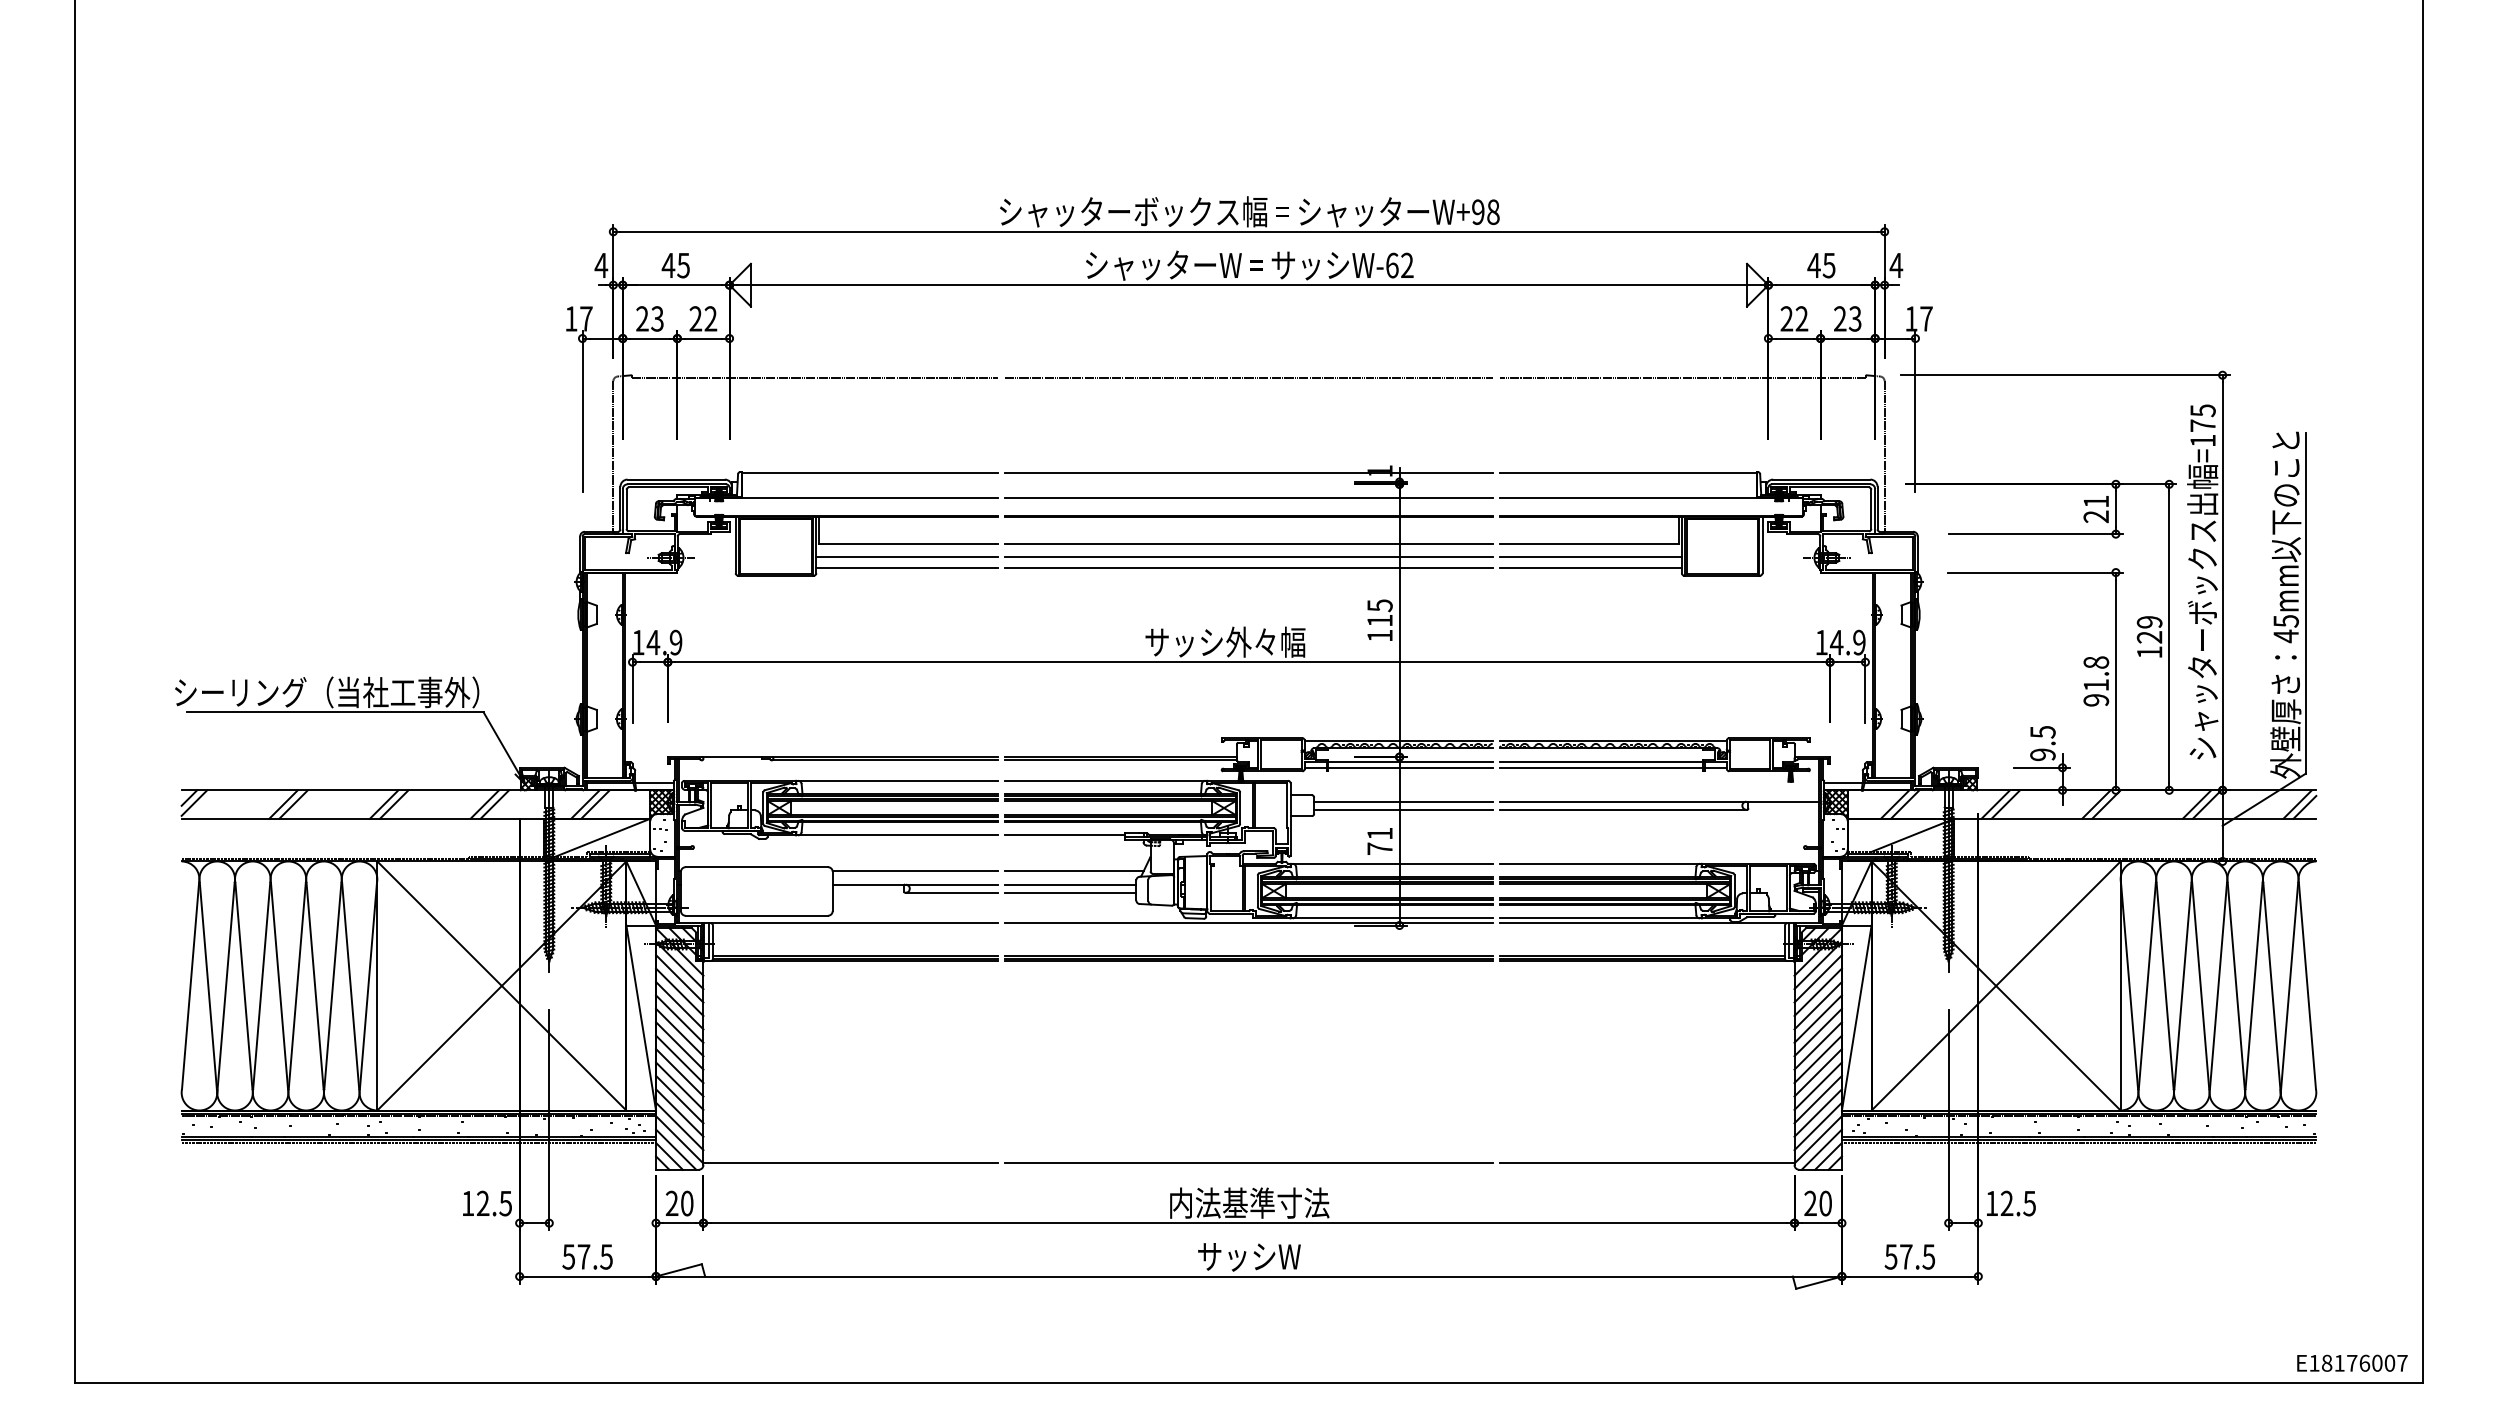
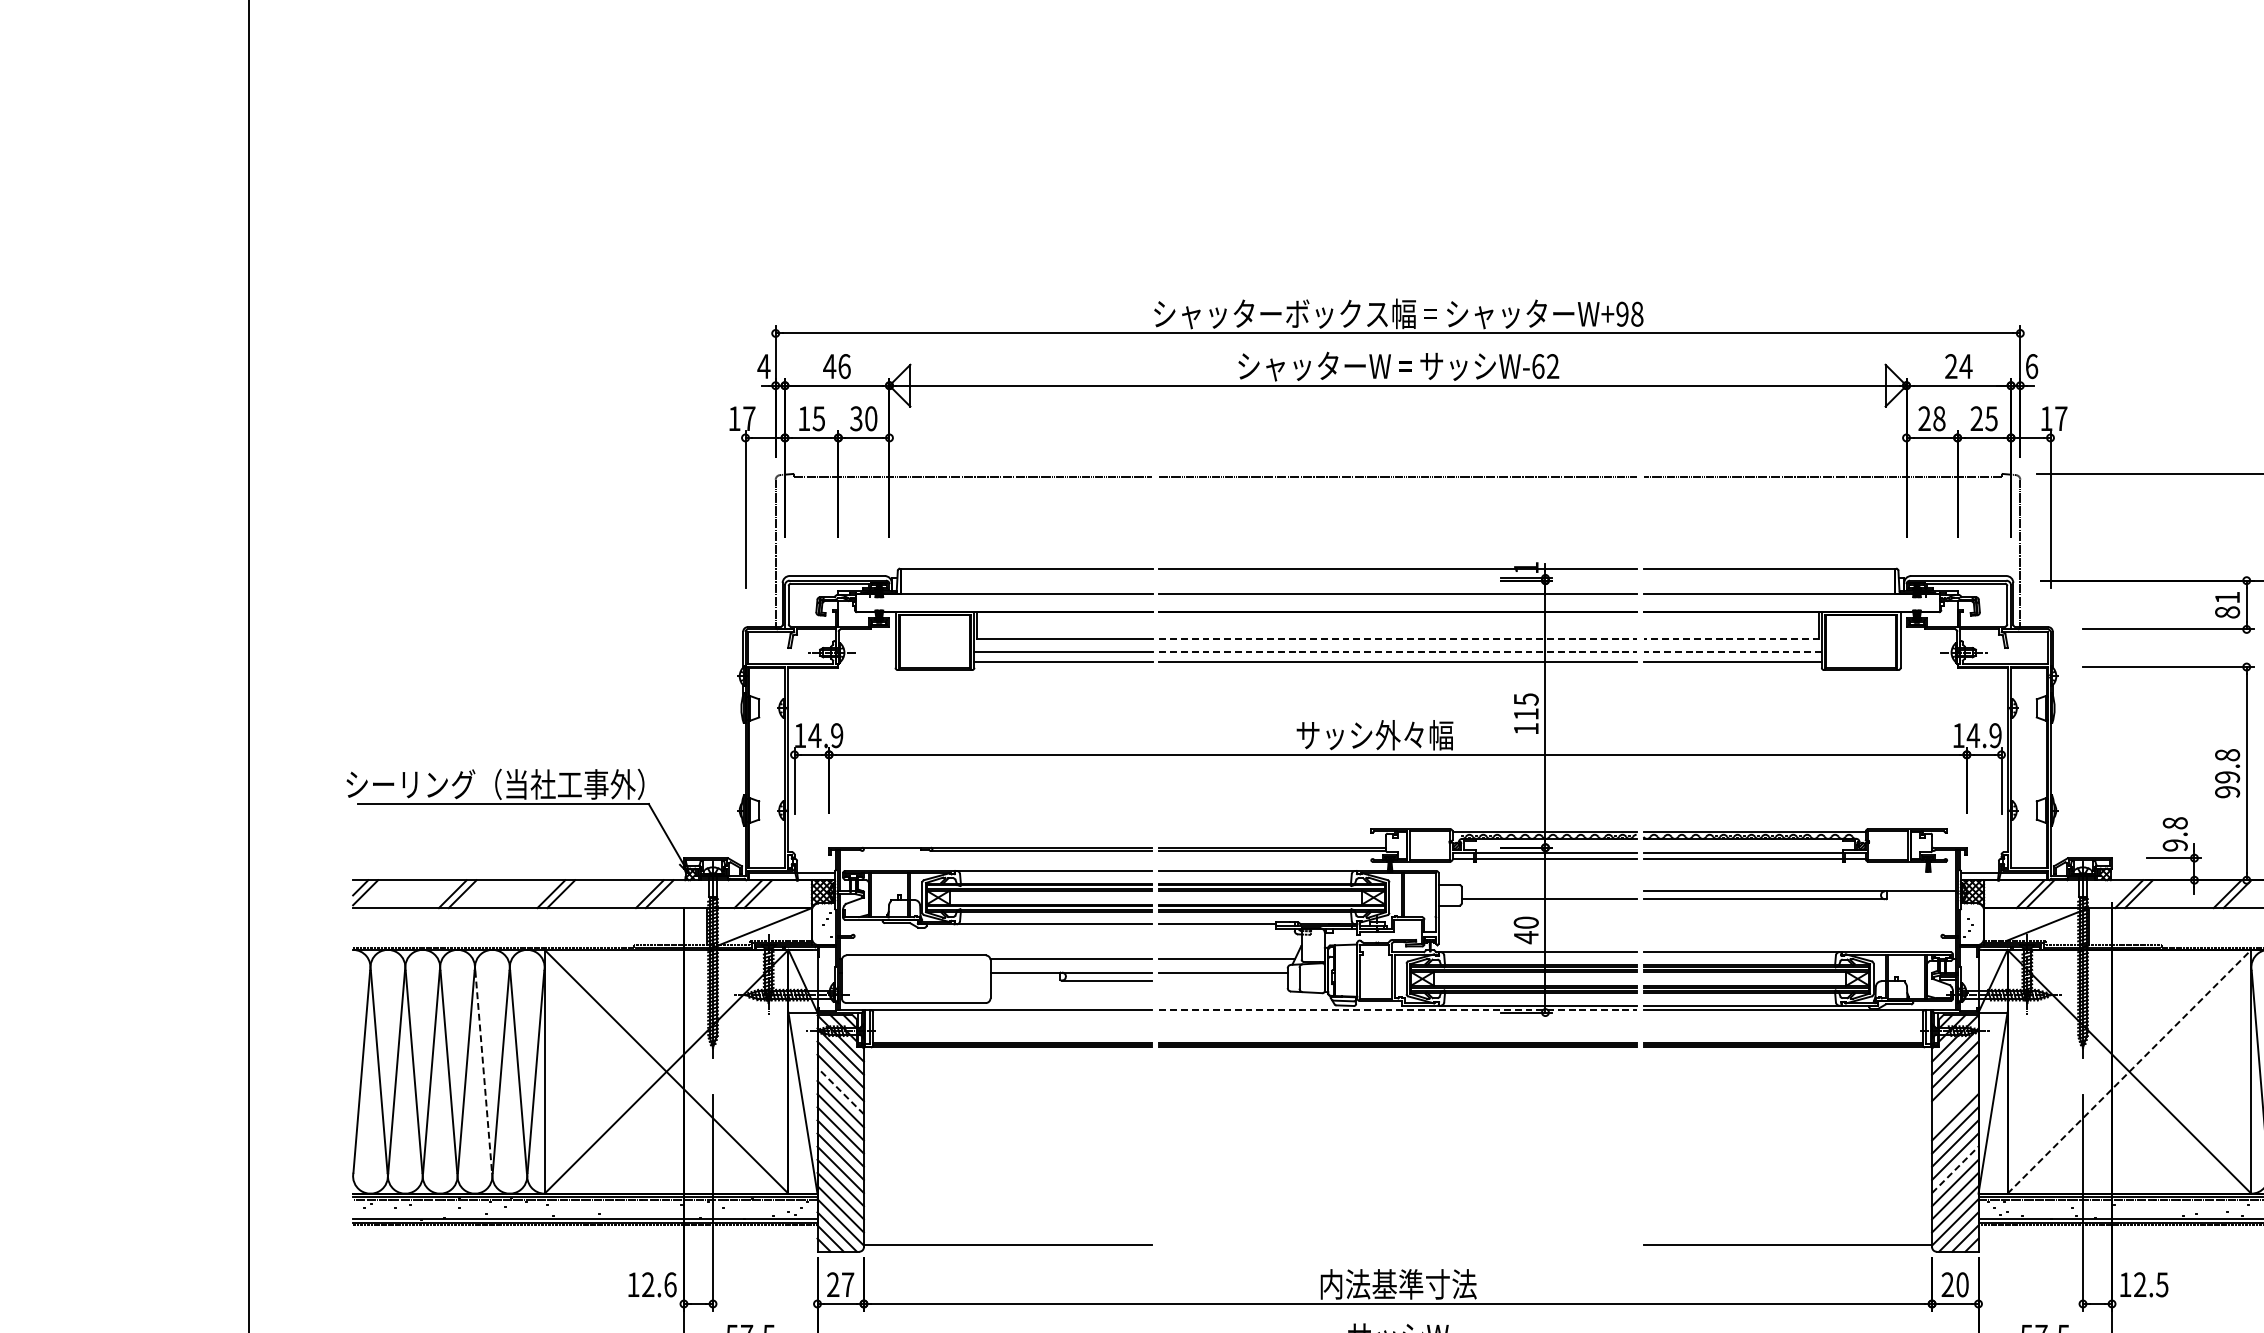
text: (683, 265) -> (844, 366), 45 -> 46
text: (1821, 265) -> (1958, 366), 45 -> 24
text: (1896, 265) -> (2031, 366), 4 -> 6
text: (649, 318) -> (811, 418), 23 -> 15
text: (703, 318) -> (863, 418), 22 -> 30
text: (1801, 318) -> (1938, 418), 22 -> 28
text: (1855, 318) -> (1991, 418), 23 -> 25
text: (2096, 516) -> (2227, 612), 21 -> 81
line: (1249, 543) -> (1398, 638), solid -> dashed
line: (1589, 543) -> (1731, 638), solid -> dashed
line: (1249, 556) -> (1398, 651), solid -> dashed
line: (1590, 556) -> (1732, 651), solid -> dashed
text: (2096, 685) -> (2227, 777), 91.8 -> 99.8
text: (2042, 731) -> (2174, 822), 9.5 -> 9.8
line: (1403, 801) -> (1549, 891), removed
text: (1379, 841) -> (1525, 930), 71 -> 40
line: (1070, 892) -> (1223, 980), removed
line: (1249, 923) -> (1398, 1010), solid -> dashed
line: (1996, 985) -> (2129, 1071), solid -> dashed
line: (315, 986) -> (484, 1072), solid -> dashed
line: (679, 1005) -> (840, 1090), solid -> dashed
line: (1817, 1005) -> (1954, 1090), removed
line: (1817, 1018) -> (1954, 1103), removed
line: (1818, 1086) -> (1955, 1170), solid -> dashed
line: (1248, 1162) -> (1397, 1244), removed
text: (505, 1203) -> (670, 1284), 12.5 -> 12.6
text: (687, 1203) -> (848, 1284), 20 -> 27

